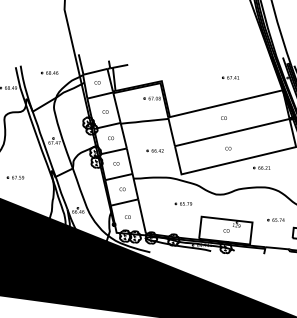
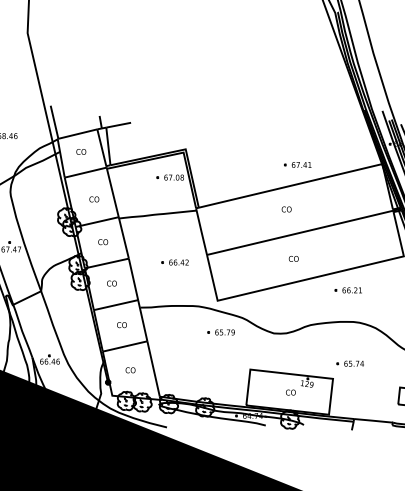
part: (230, 77) -> (297, 164), moved
part: (183, 203) -> (220, 331), moved
part: (275, 219) -> (349, 362), moved

